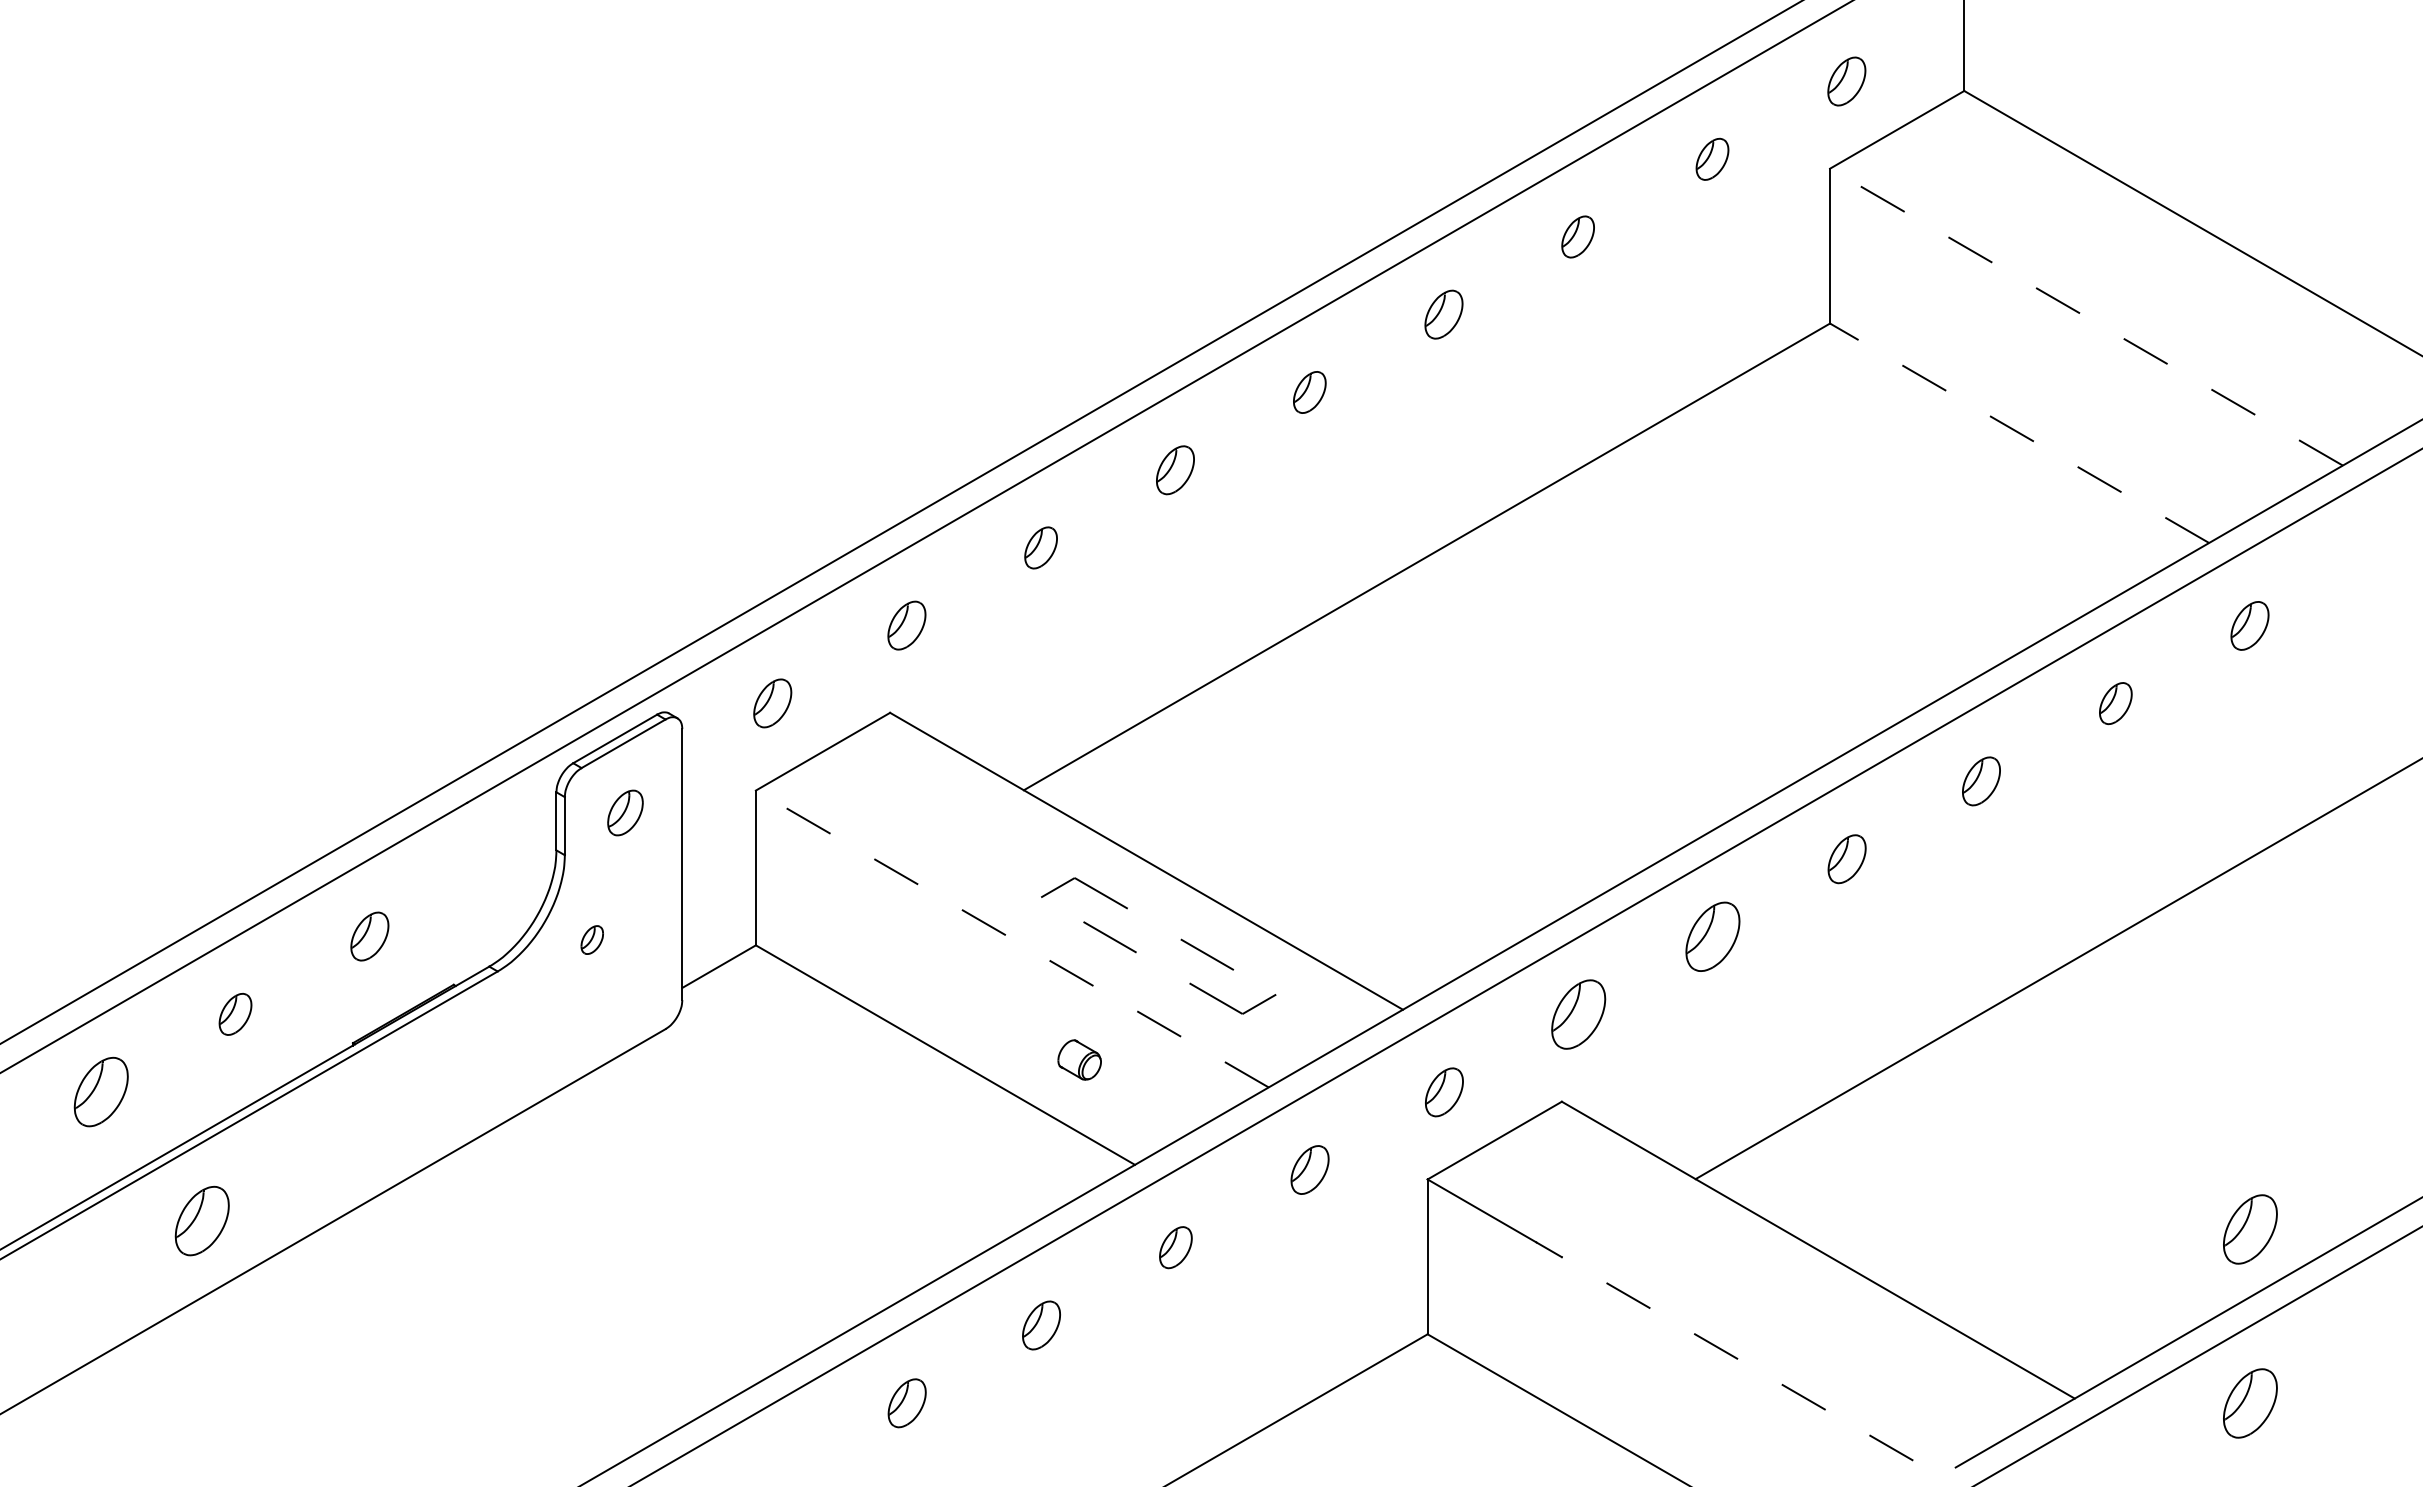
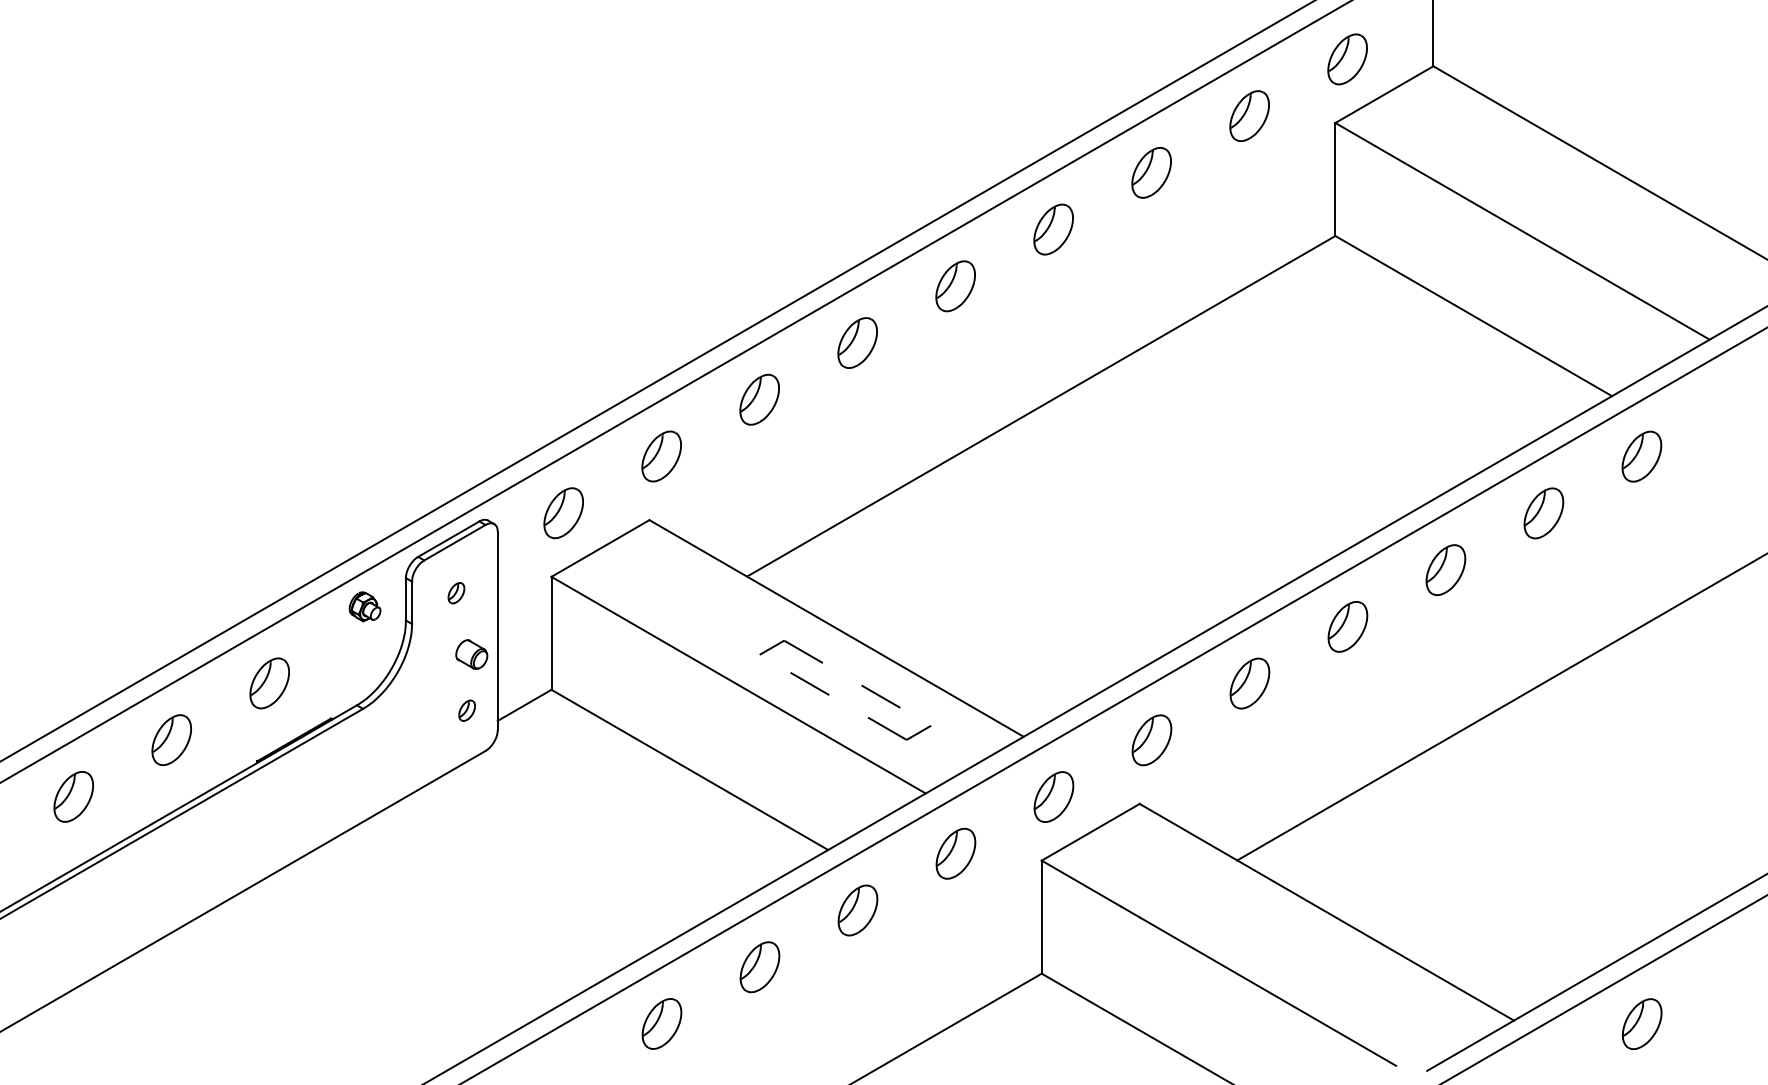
part: (1846, 81) -> (1347, 59), size x1.43
part: (1712, 159) -> (1249, 116), size x1.67
part: (1577, 236) -> (1151, 172), size x1.67
part: (1443, 314) -> (1053, 229), size x1.43
line: (2086, 316) -> (1522, 230), dashed -> solid
part: (1309, 392) -> (955, 286), size x1.67
line: (2019, 433) -> (1473, 316), dashed -> solid
part: (1175, 470) -> (857, 343), size x1.43
part: (1040, 547) -> (759, 399), size x1.67
part: (906, 625) -> (661, 456), size x1.43
part: (2249, 625) -> (1641, 456), size x1.43
part: (772, 703) -> (563, 513), size x1.43
part: (2115, 703) -> (1543, 513), size x1.67
part: (1981, 781) -> (1445, 570), size x1.43
part: (625, 812) -> (456, 592), size x0.62
part: (500, 831) -> (365, 606), added
part: (1846, 859) -> (1347, 627), size x1.43
part: (369, 936) -> (269, 683), size x1.43
line: (1011, 938) -> (738, 684), dashed -> solid
part: (591, 939) -> (466, 710), moved
part: (235, 1014) -> (171, 740), size x1.67
part: (1079, 1059) -> (471, 654), moved
part: (1444, 1092) -> (1054, 797), size x1.43
part: (1309, 1169) -> (955, 853), size x1.43
part: (201, 1220) -> (146, 890), removed
part: (2250, 1229) -> (1642, 897), removed
part: (1175, 1247) -> (857, 910), size x1.67
part: (1041, 1325) -> (759, 967), size x1.43
line: (1737, 1358) -> (1267, 991), dashed -> solid
part: (906, 1403) -> (661, 1024), size x1.43

